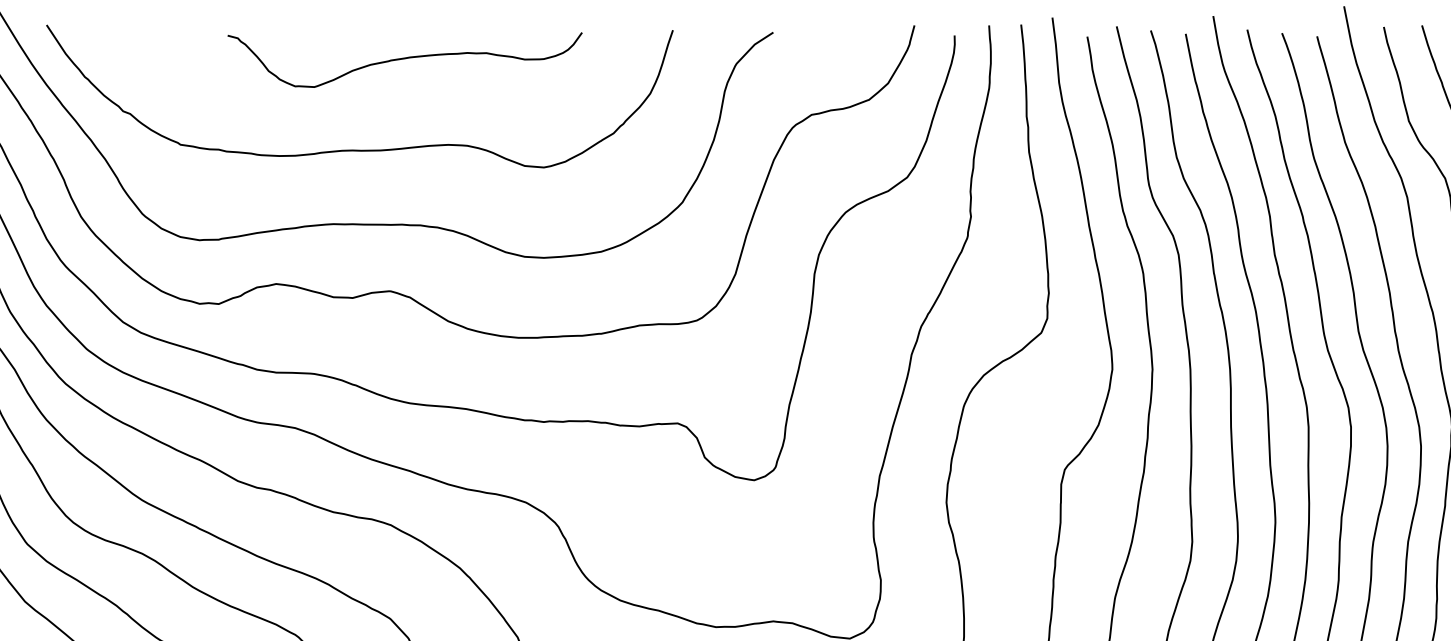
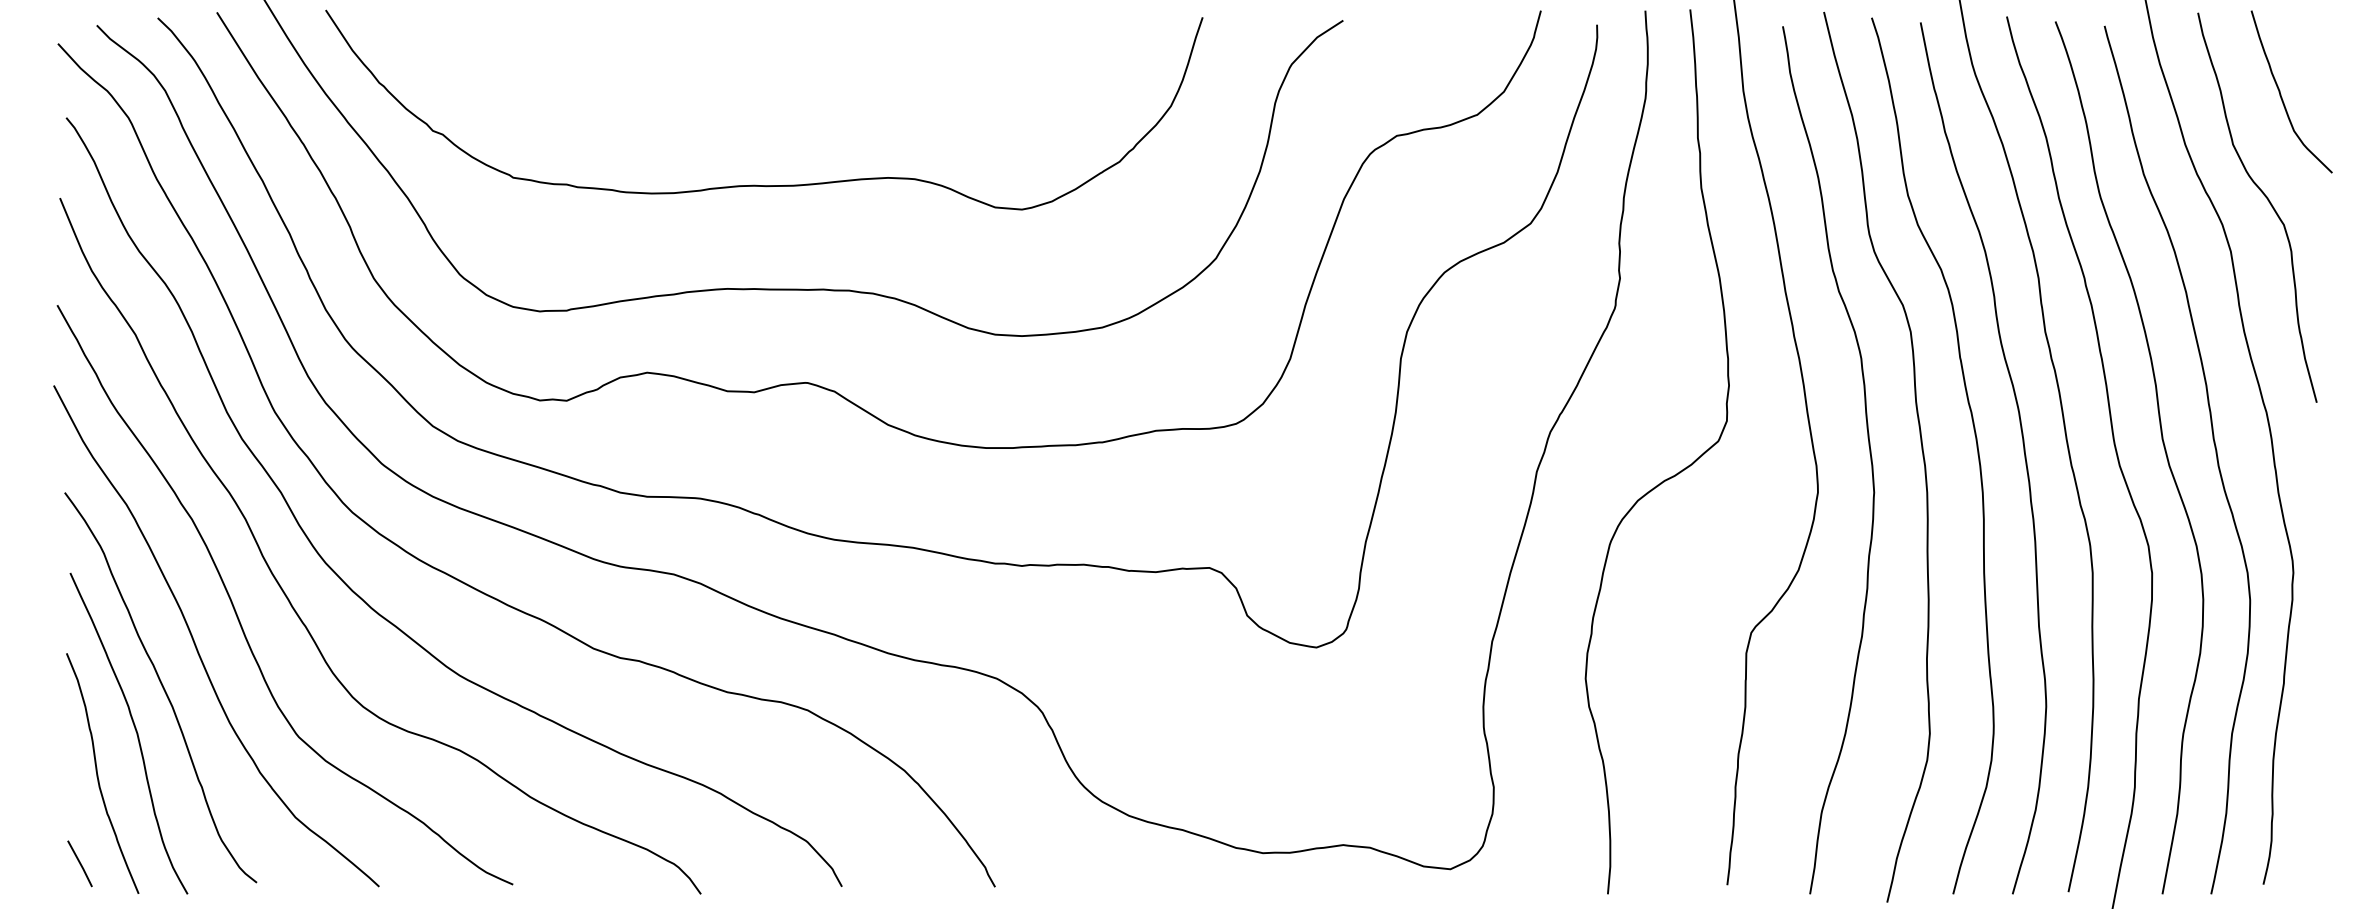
curve: (405, 58) -> (827, 57), removed

